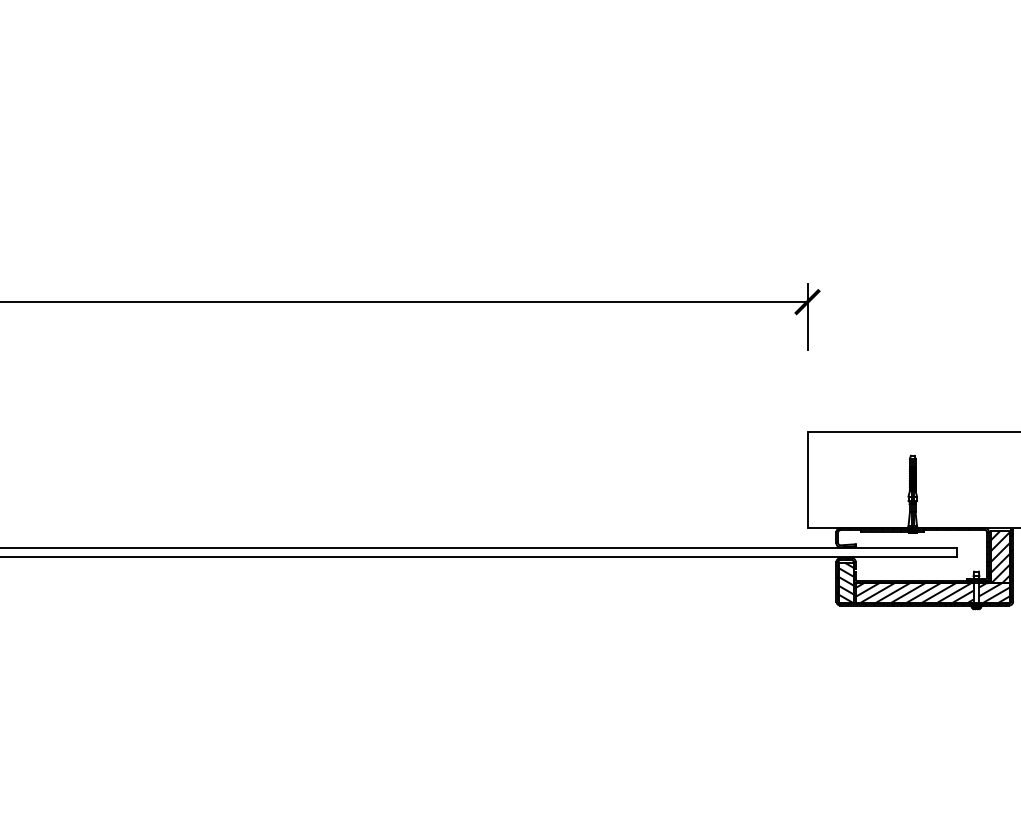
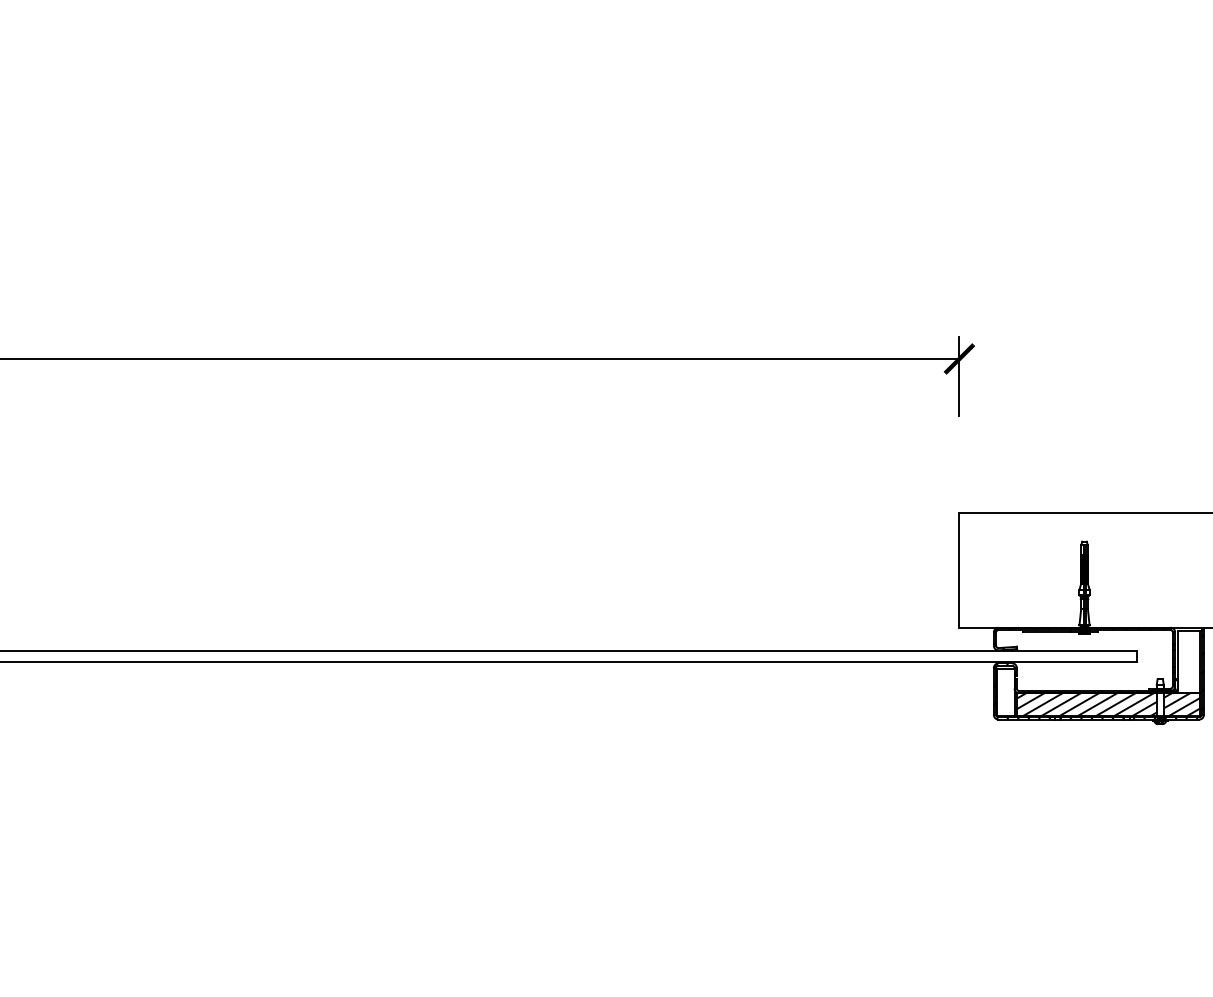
hatch: (1000, 557) -> (1188, 662), removed
hatch: (846, 582) -> (1005, 692), removed

